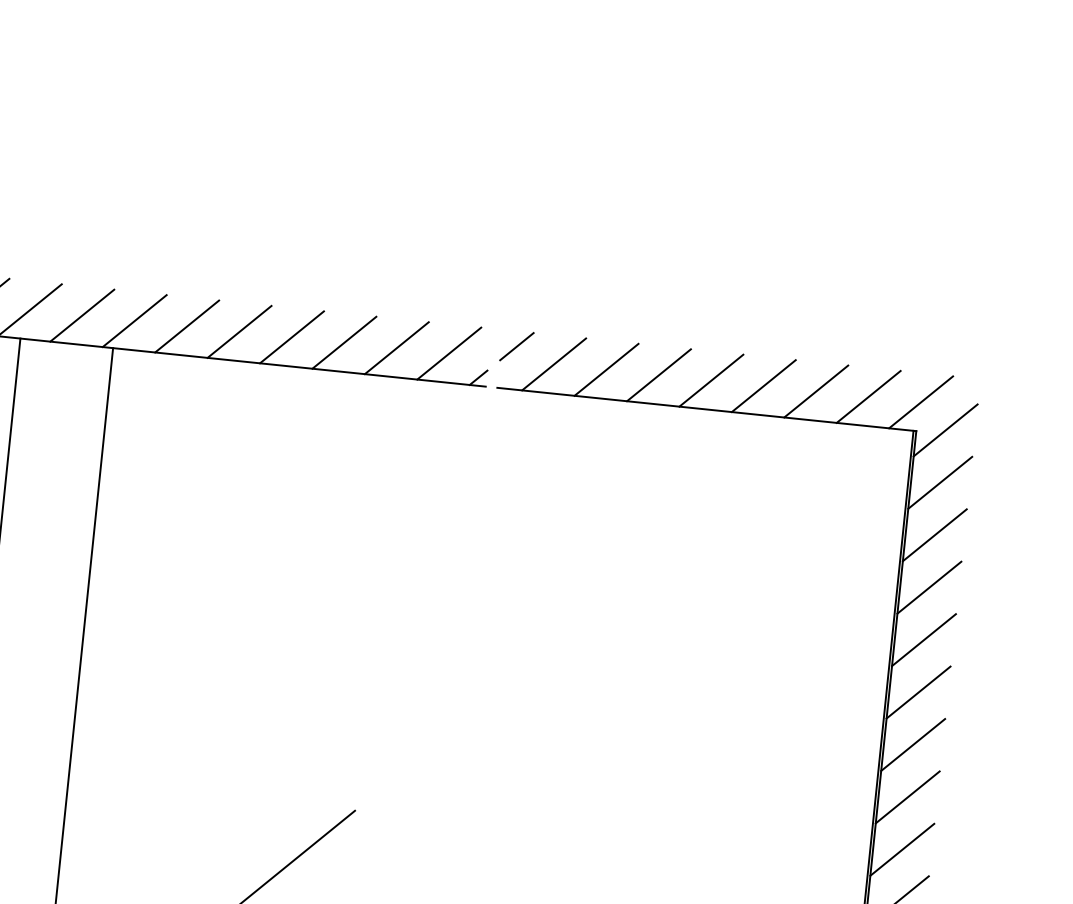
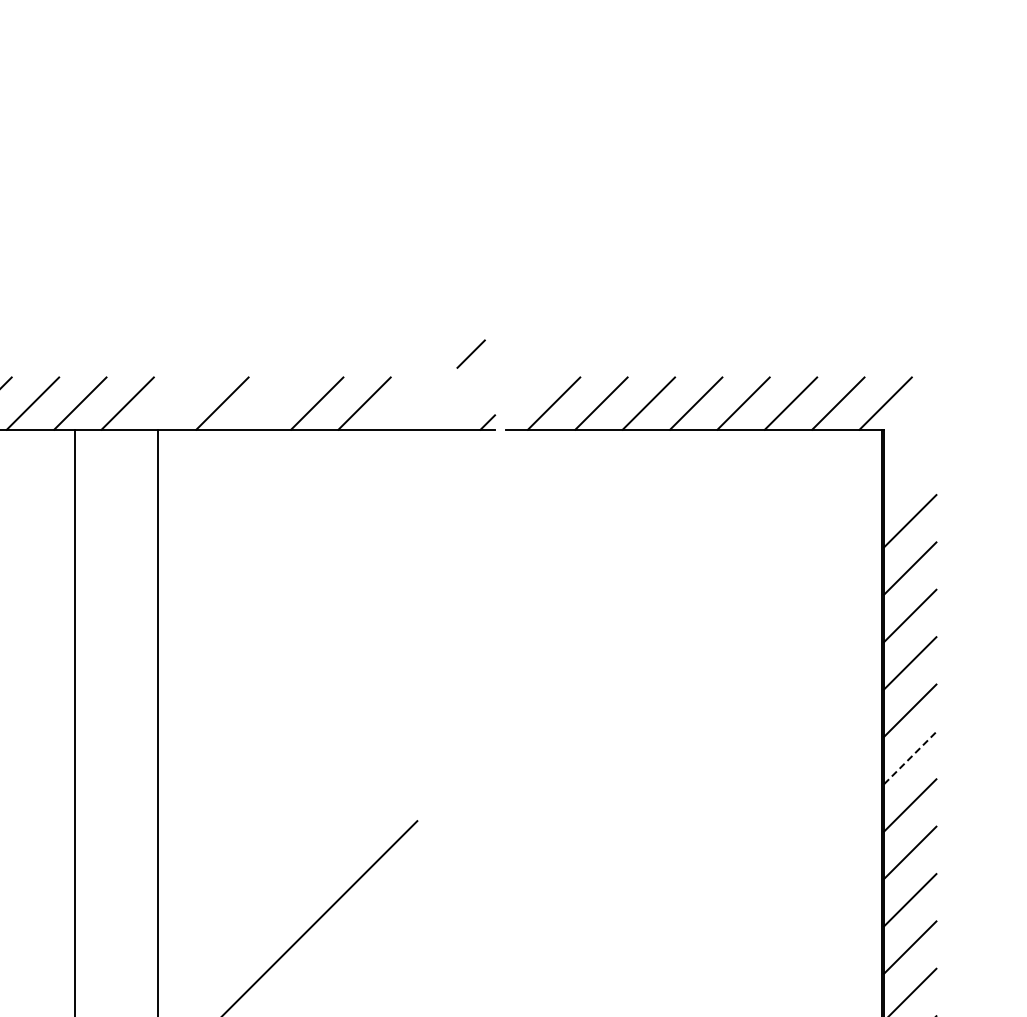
line: (134, 320) -> (174, 403), removed
line: (239, 331) -> (269, 403), removed
line: (516, 345) -> (470, 353), moved
line: (396, 347) -> (411, 403), removed
line: (449, 353) -> (459, 403), removed
line: (945, 430) -> (910, 426), removed
line: (940, 482) -> (910, 473), removed
line: (908, 796) -> (910, 757), solid -> dashed

